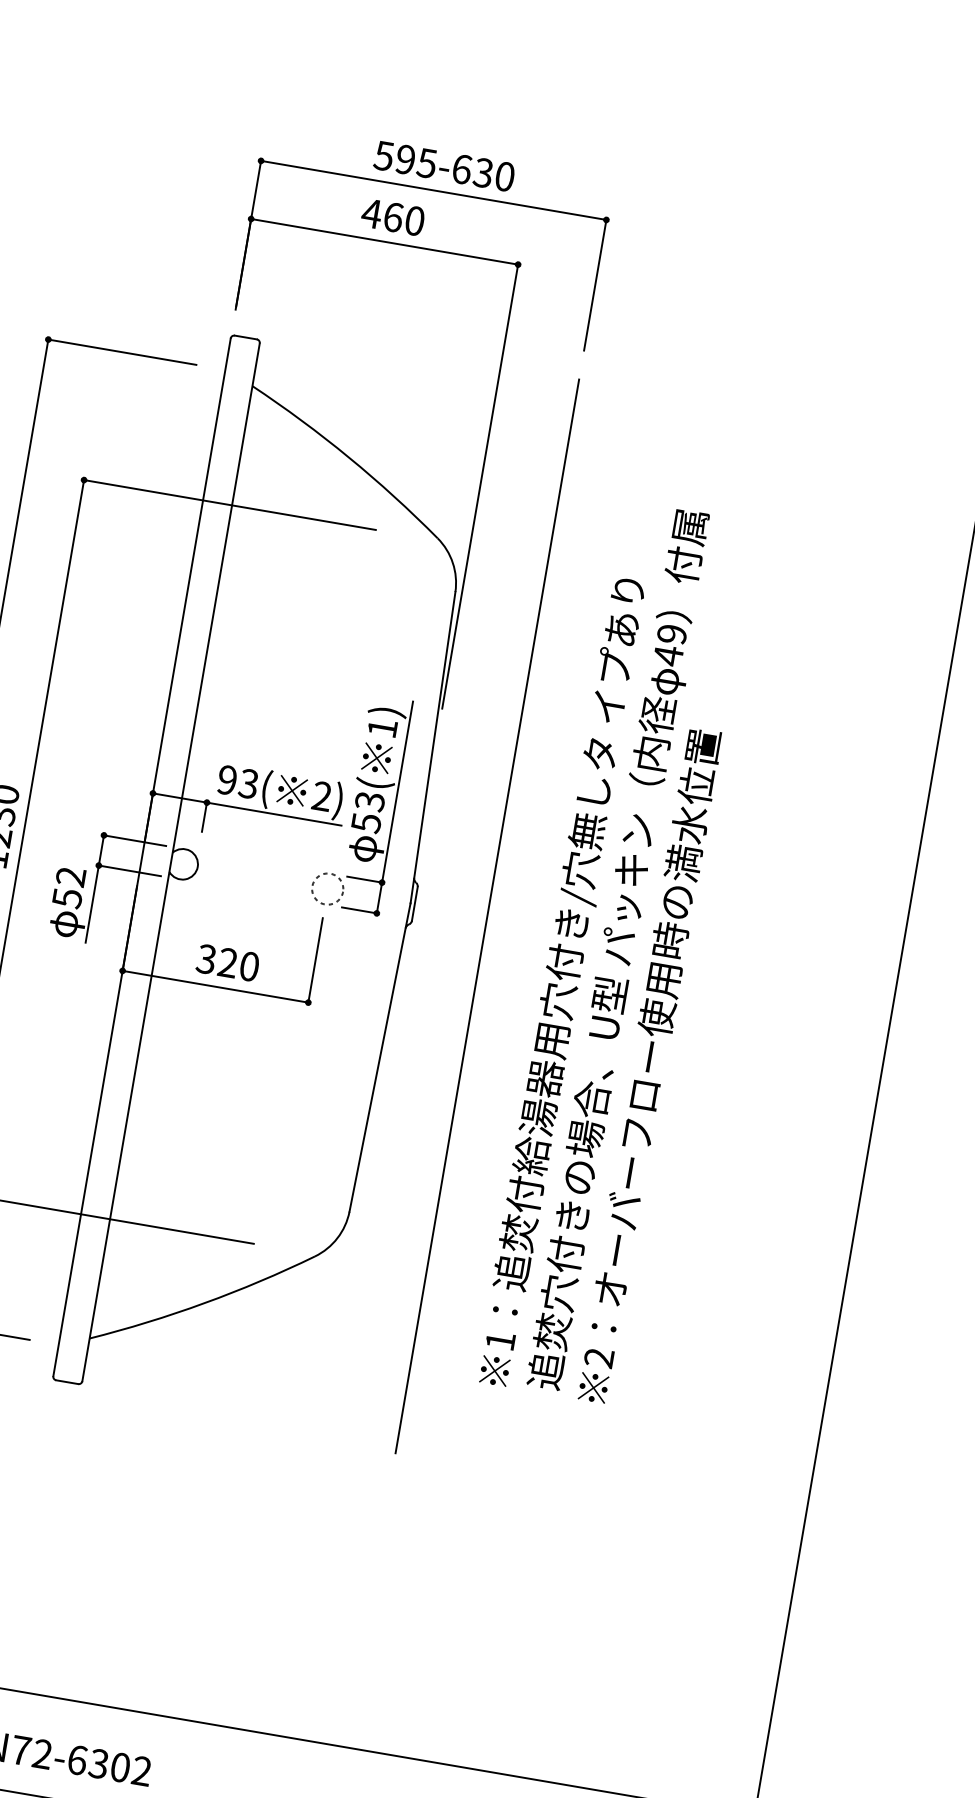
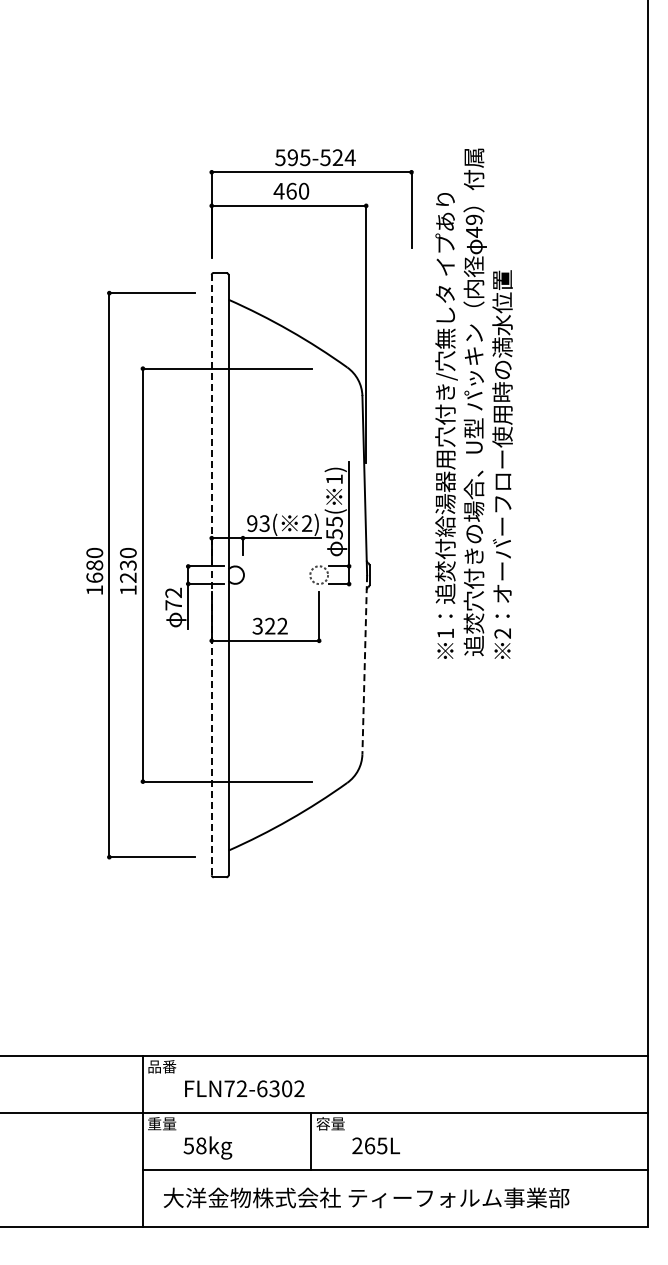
text: (482, 172) -> (337, 157), 595-630 -> 595-524
text: (370, 800) -> (334, 521), 53( -> 55(
line: (141, 856) -> (211, 574), solid -> dashed
text: (66, 898) -> (173, 605), 52 -> 72
line: (487, 915) -> (411, 574), removed
text: (616, 951) -> (473, 403), moved
text: (249, 967) -> (282, 626), 320 -> 322
line: (379, 1056) -> (364, 664), solid -> dashed

